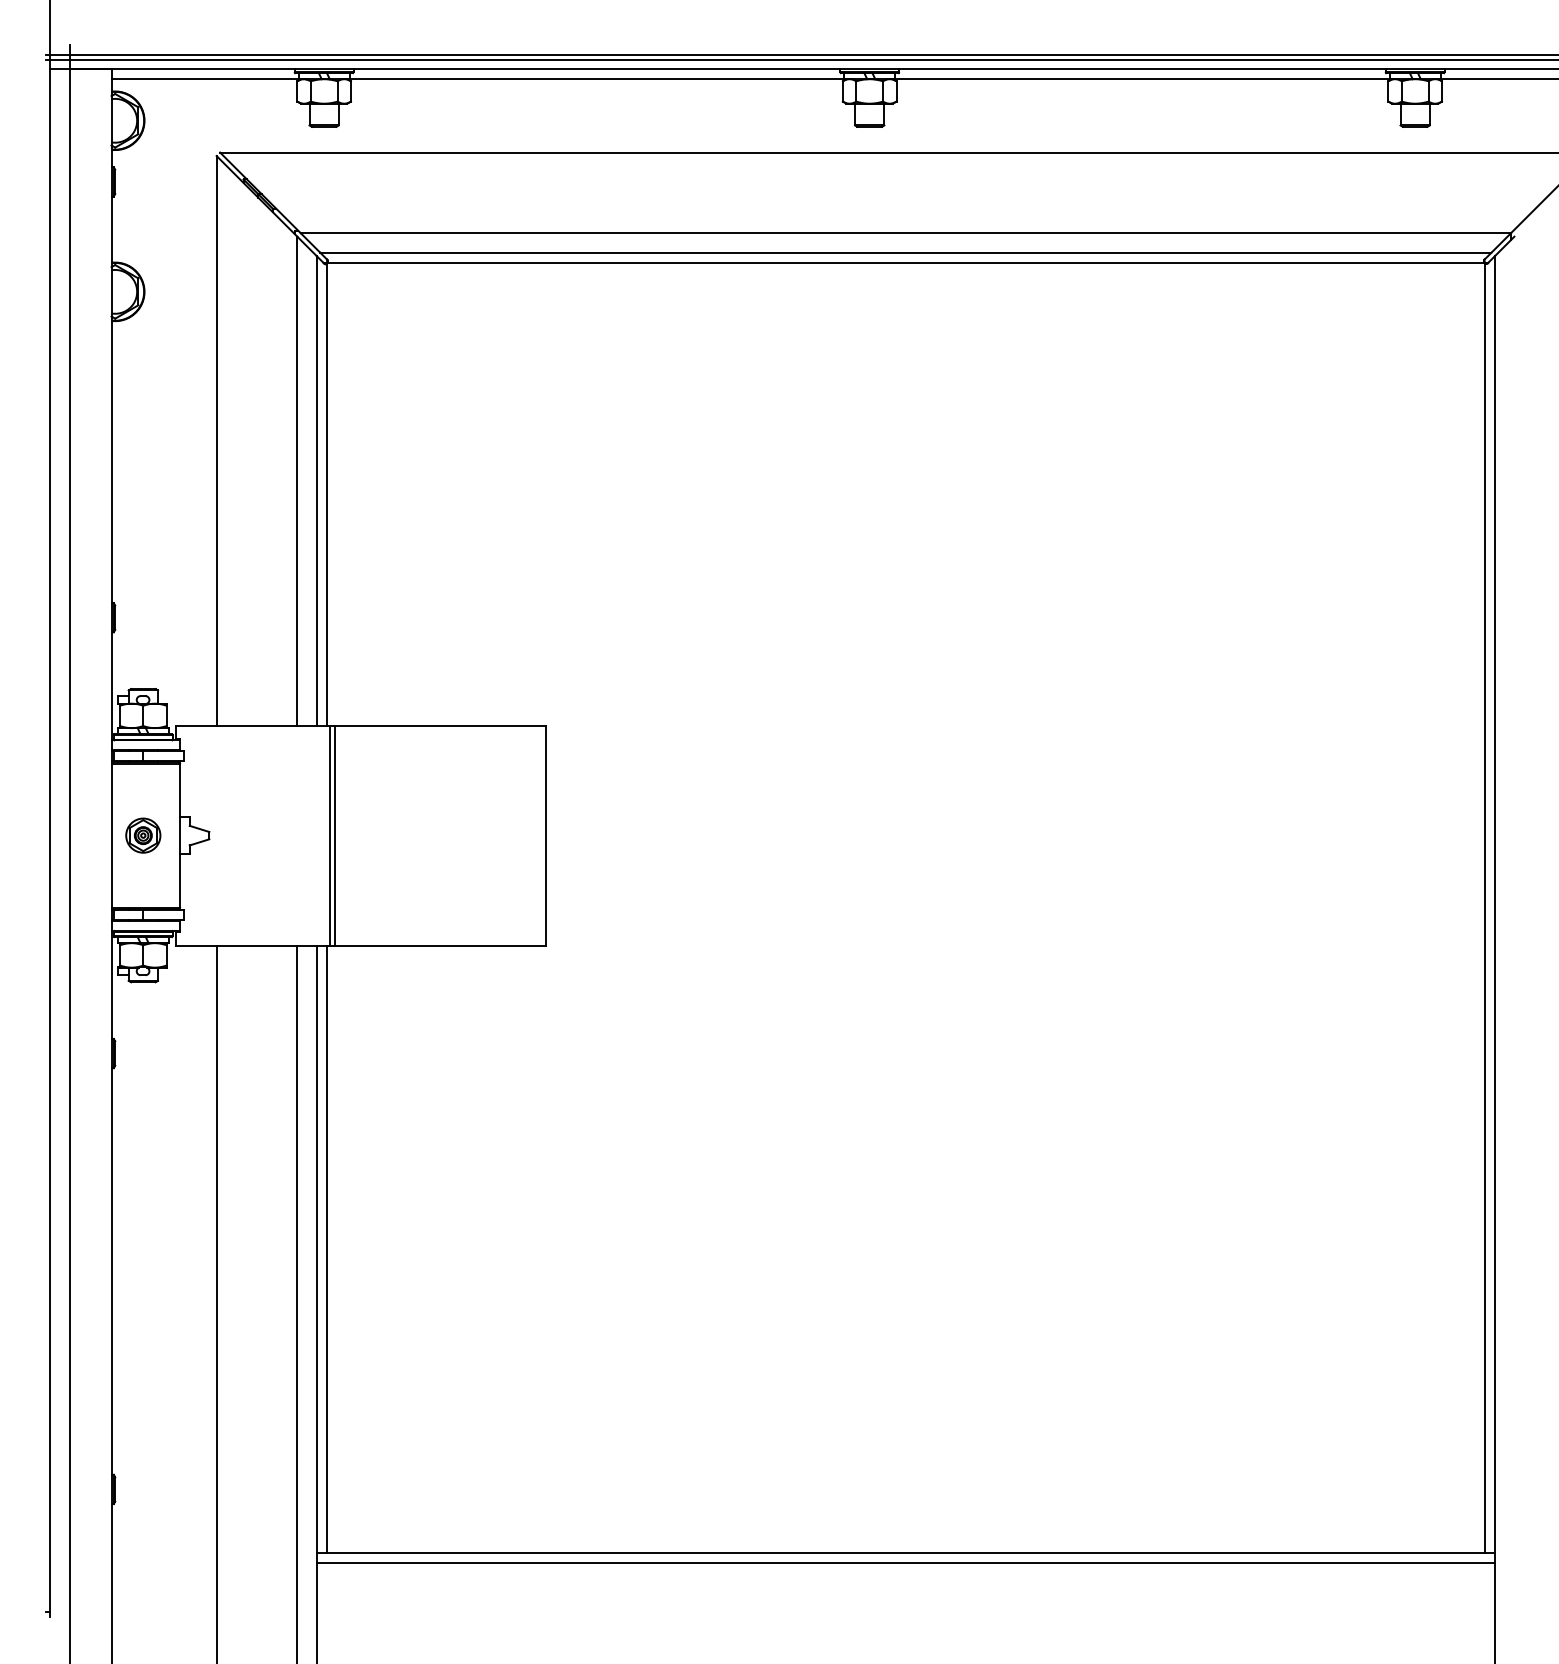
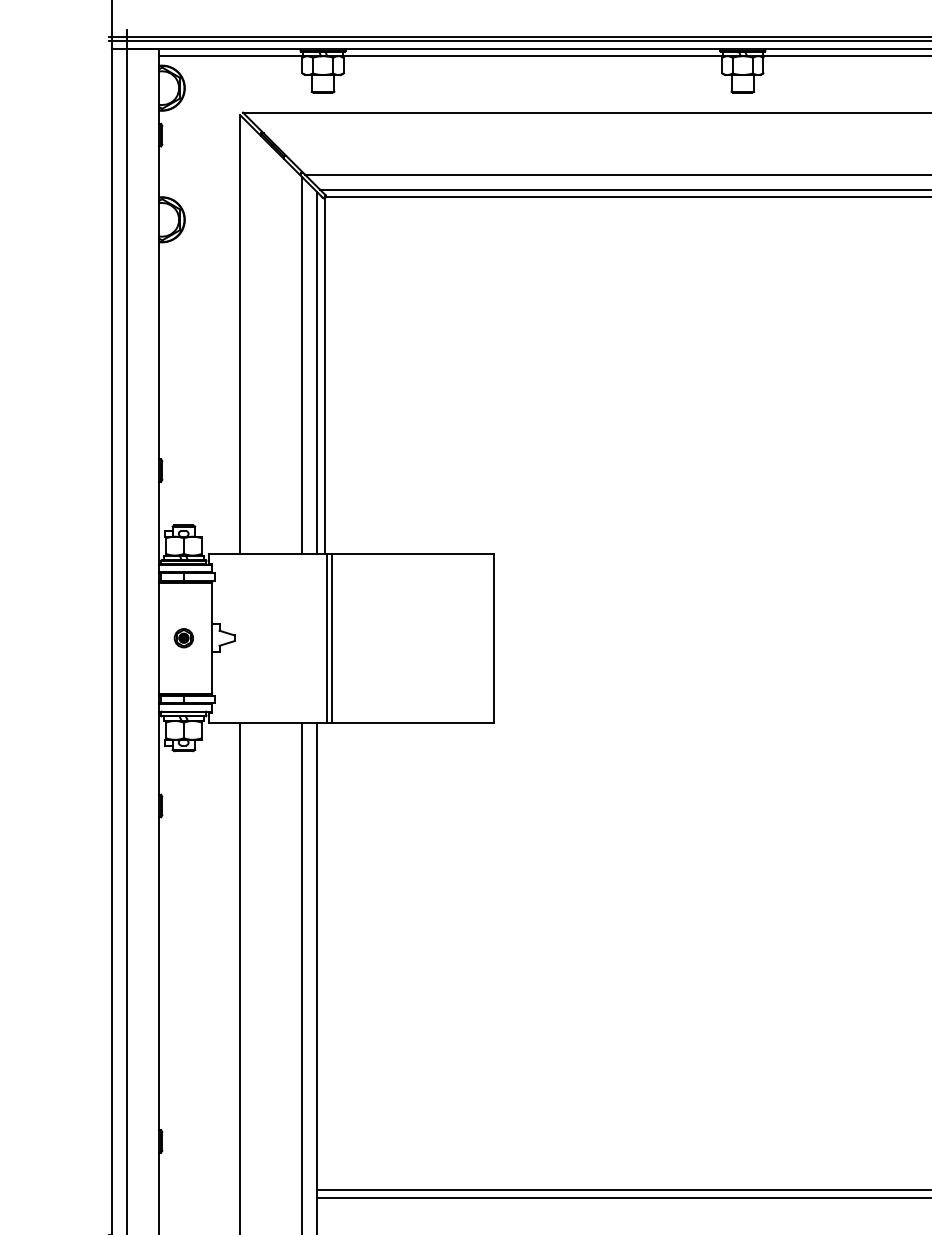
part: (143, 835) -> (184, 638), size x0.7
line: (326, 1248) -> (324, 955), removed

